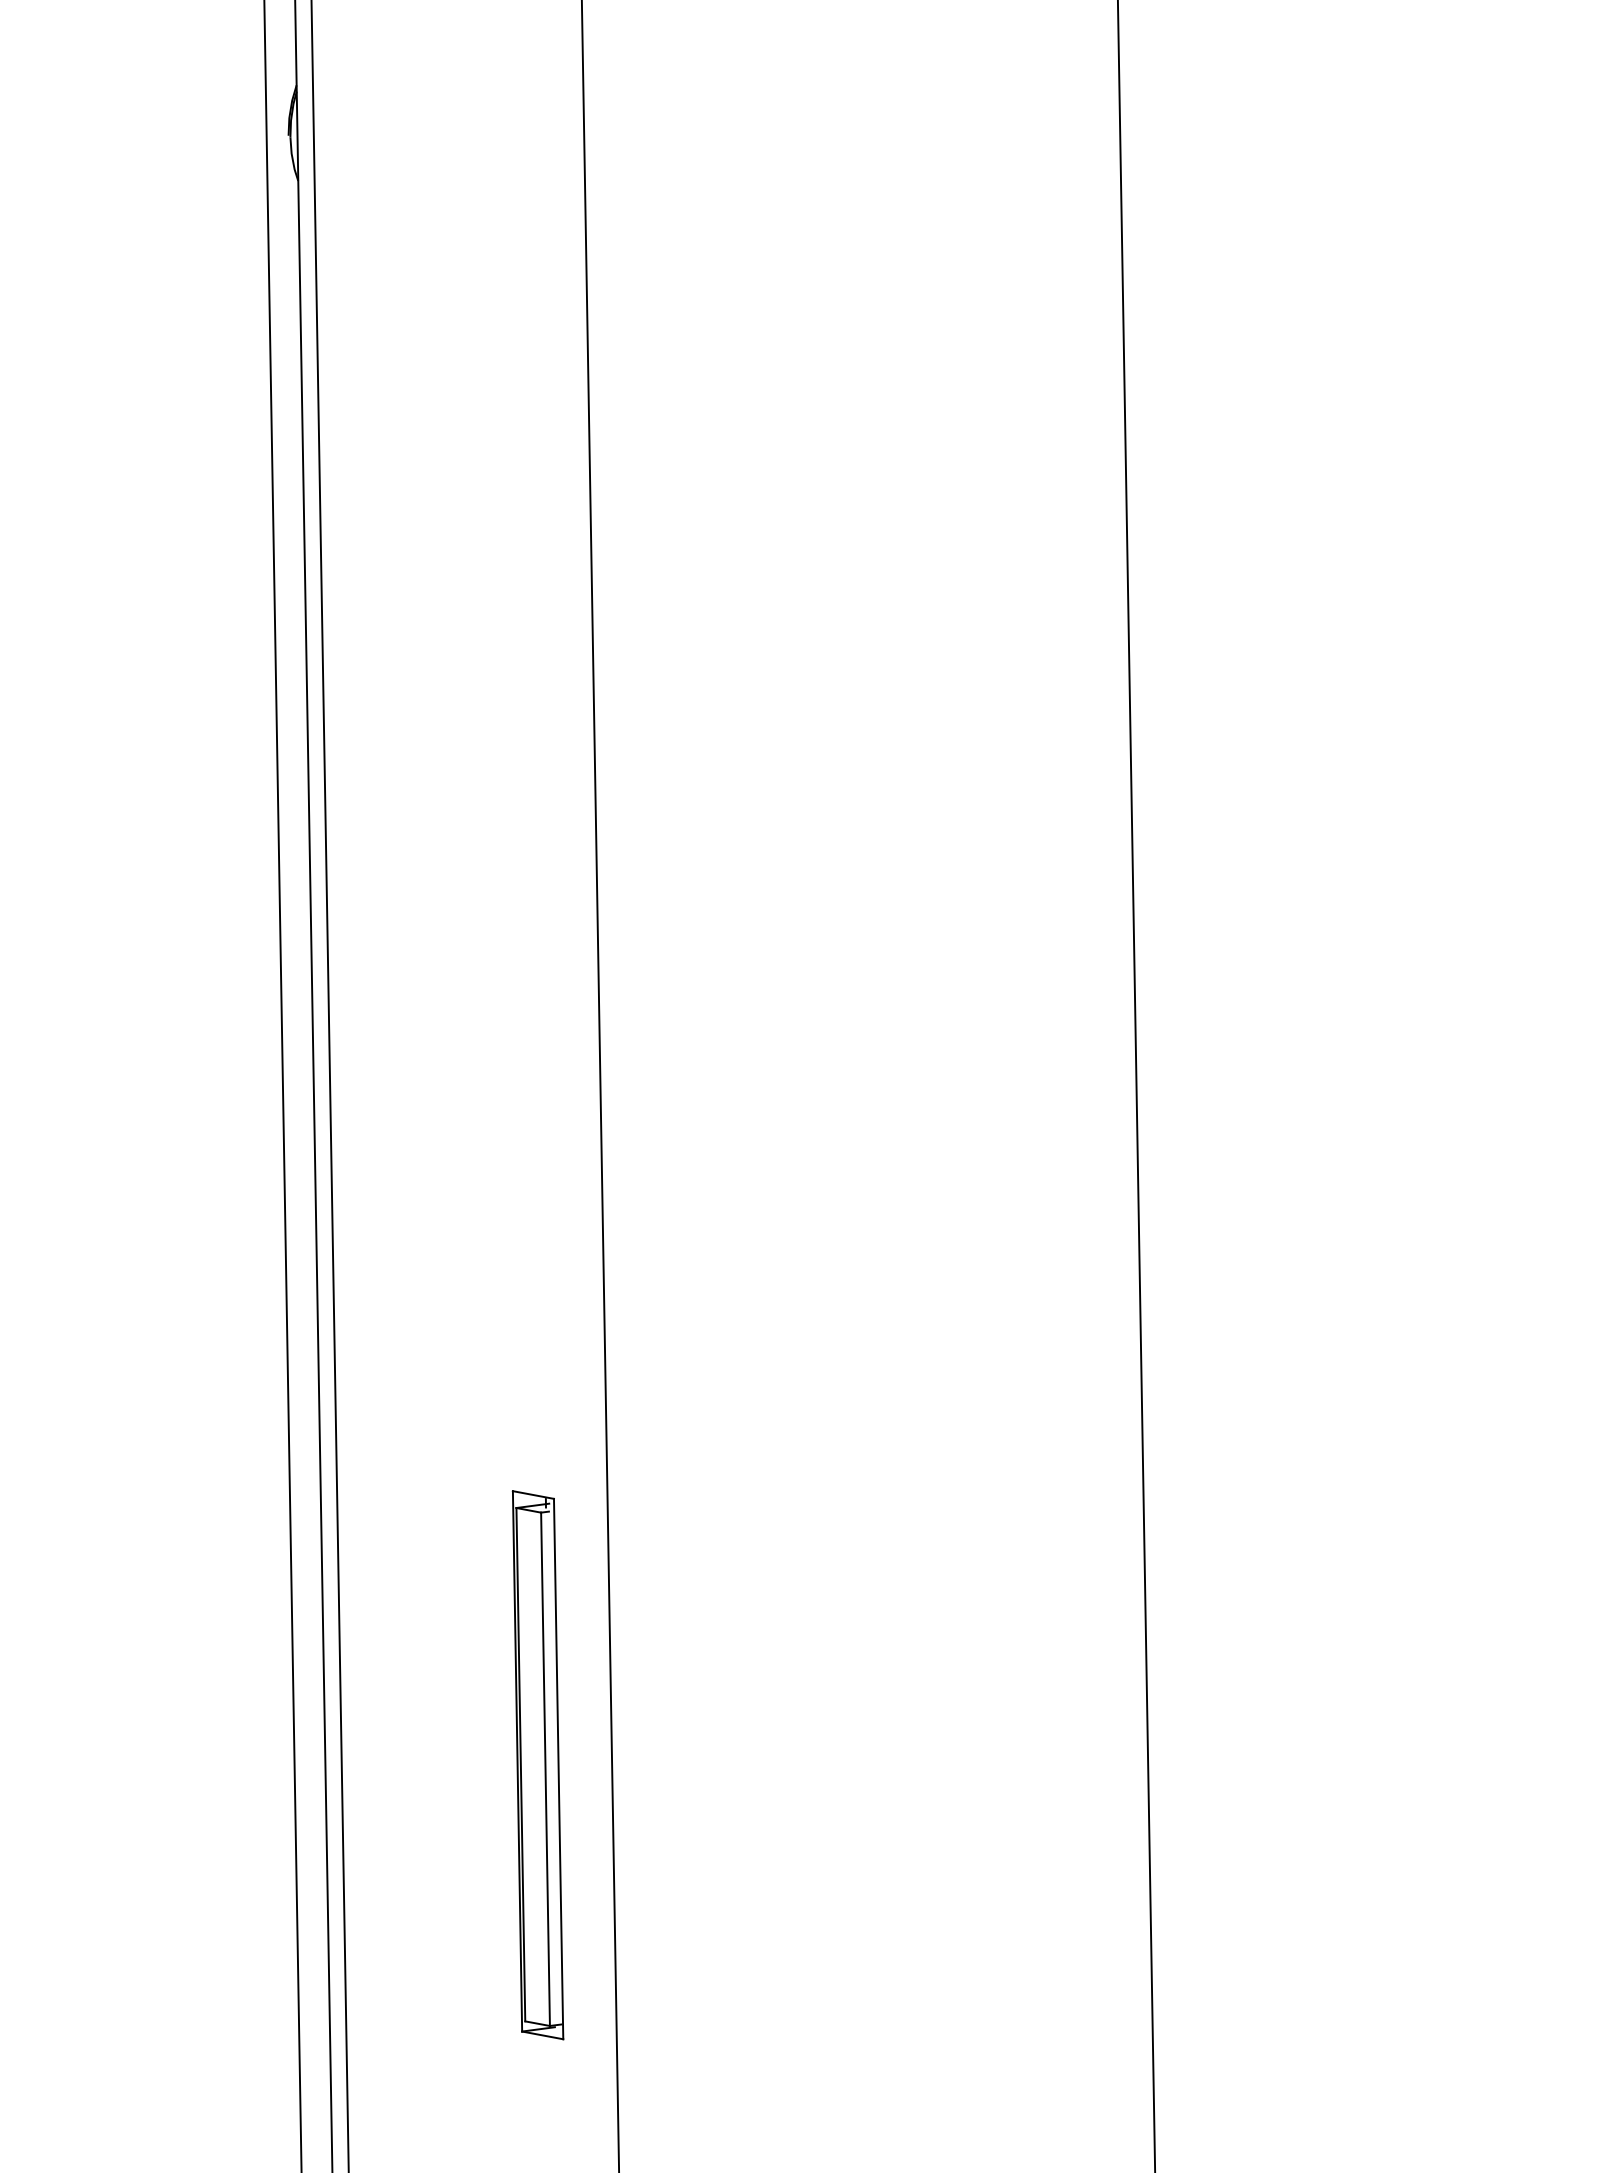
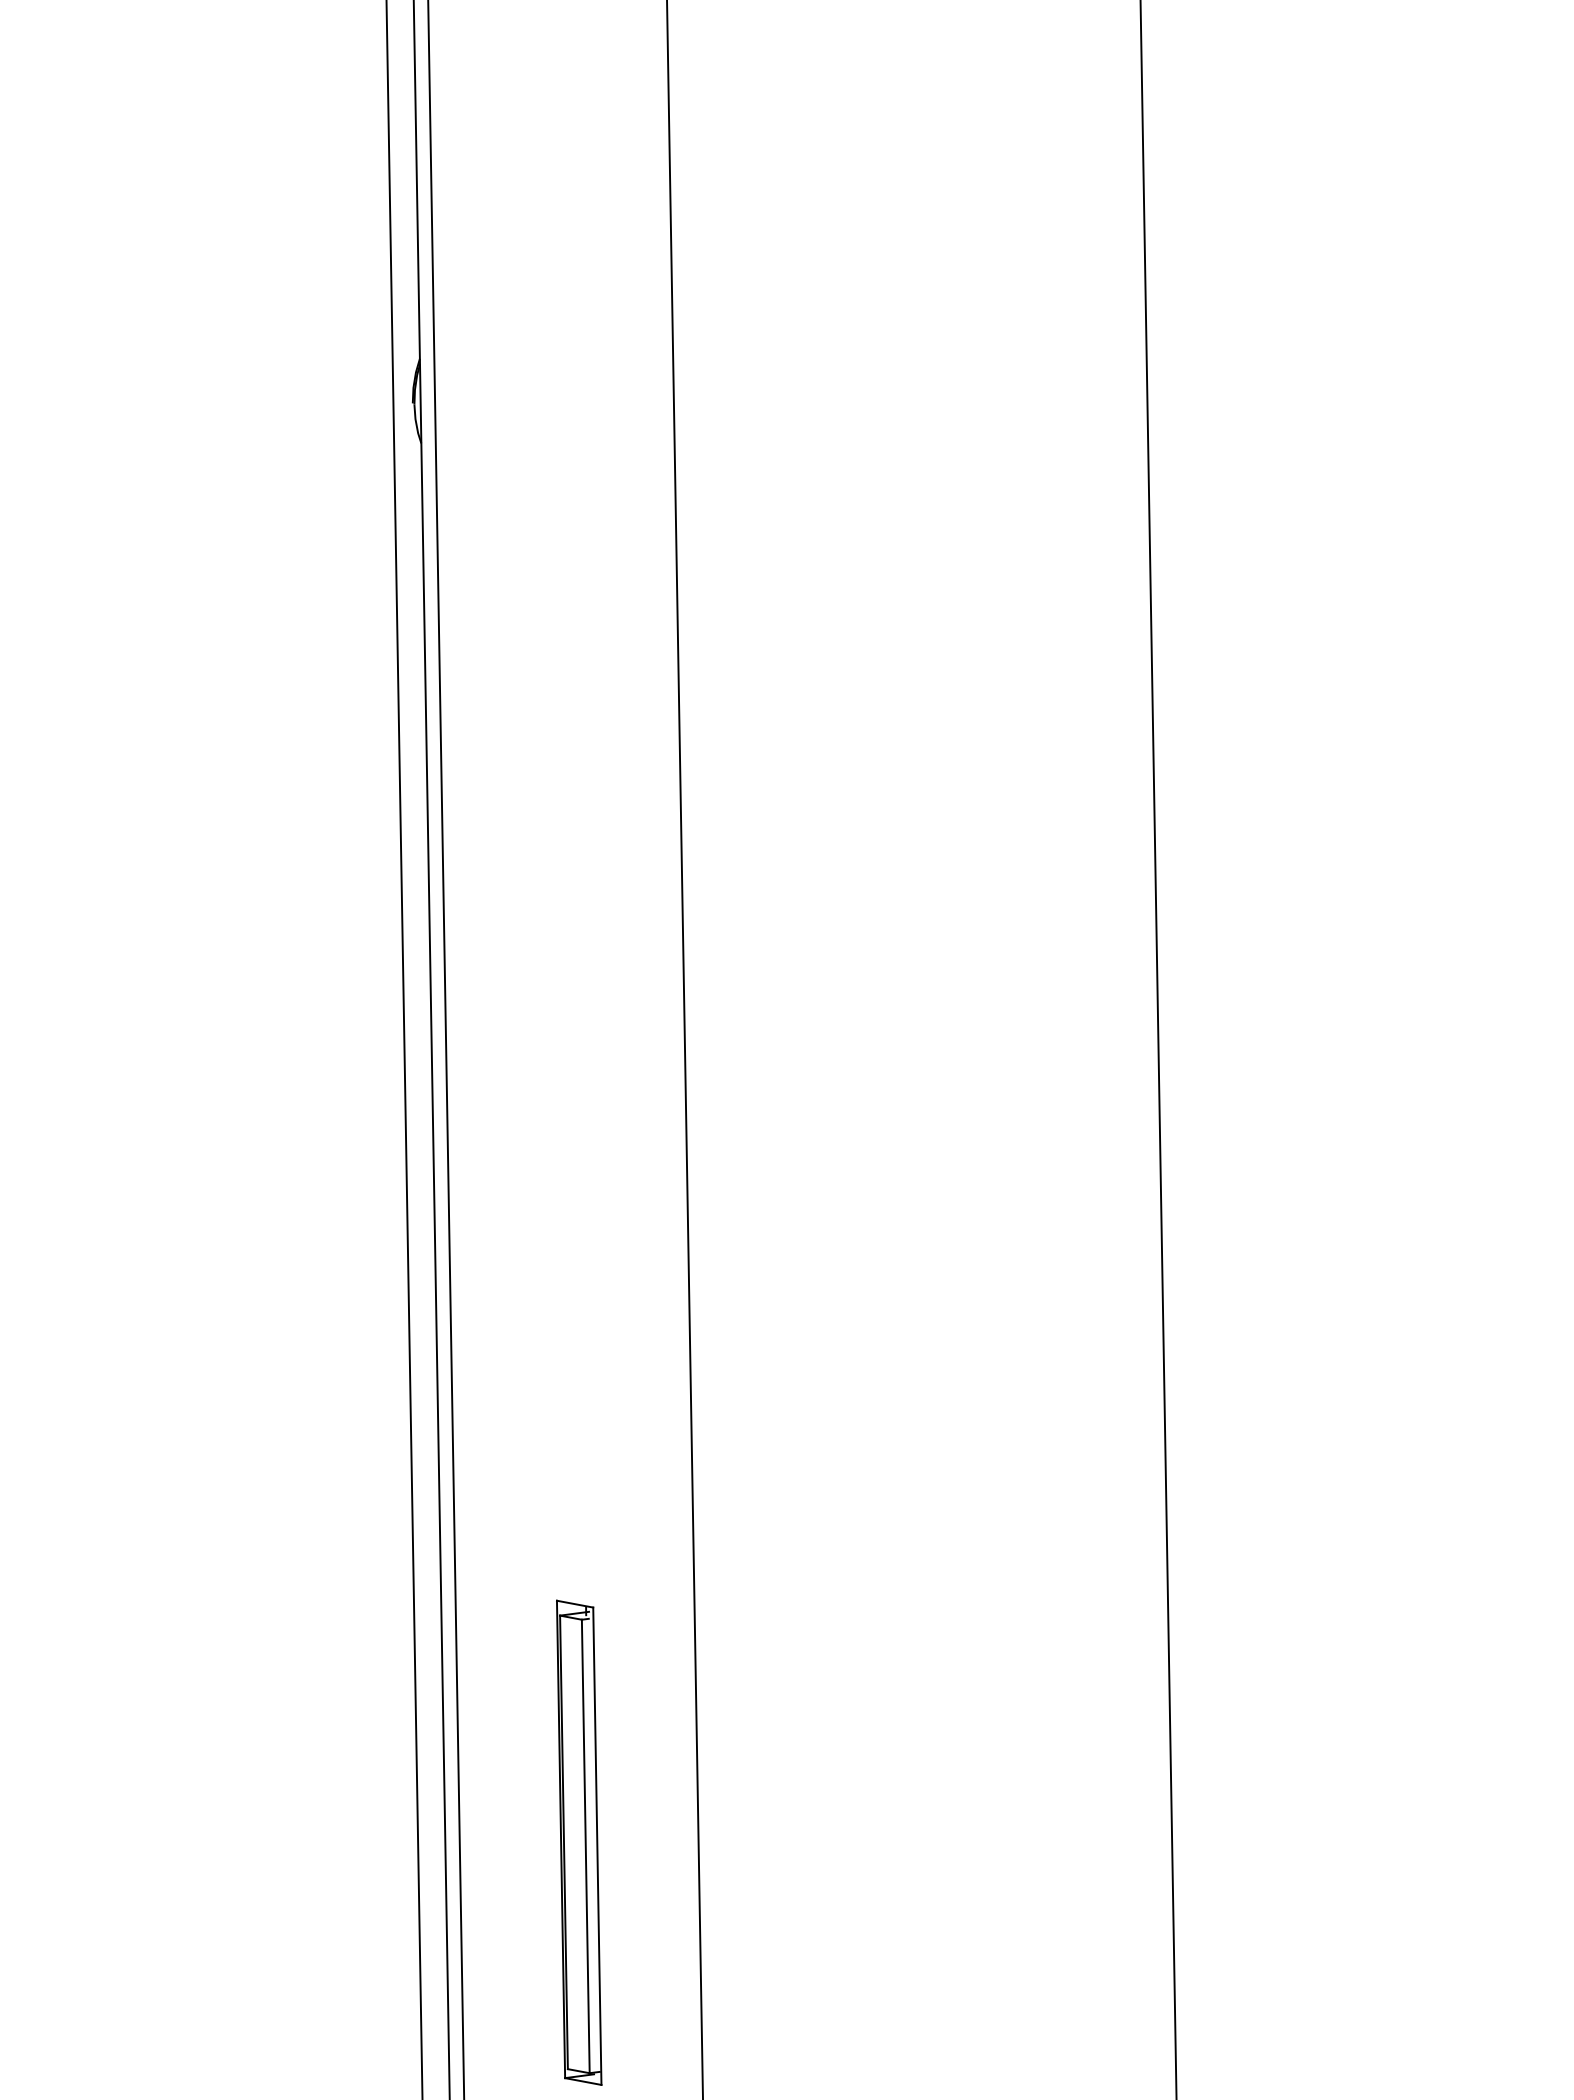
part: (538, 1764) -> (579, 1842), moved

